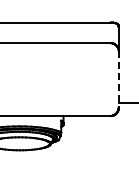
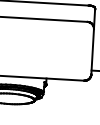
line: (118, 80) -> (92, 52), dashed -> solid

